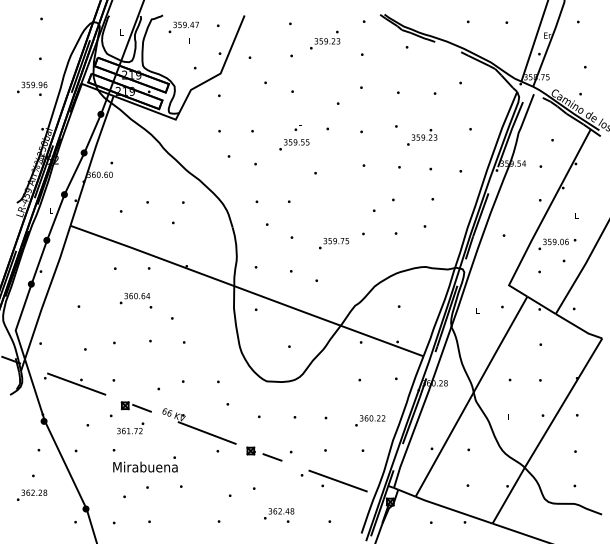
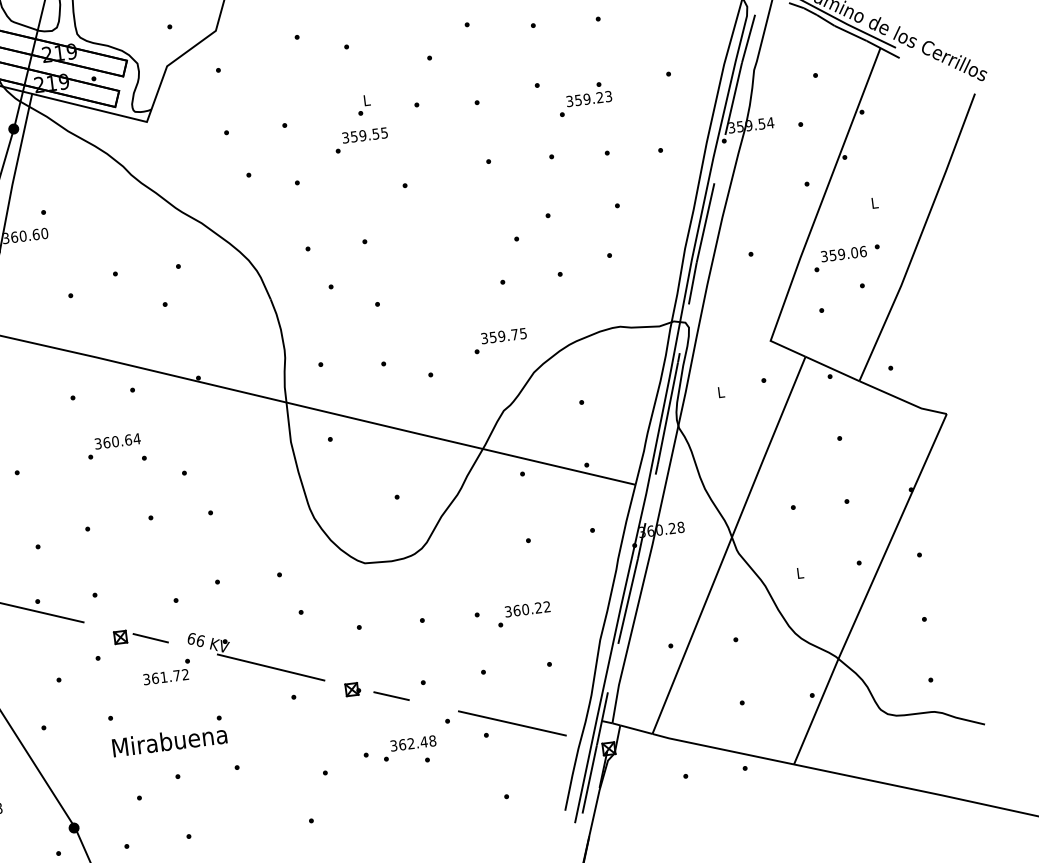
text: (334, 243) -> (501, 340), moved
text: (370, 420) -> (524, 613), moved
text: (130, 428) -> (166, 672), moved
text: (279, 515) -> (410, 751), moved

